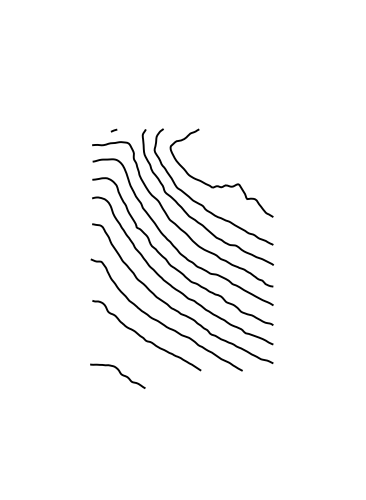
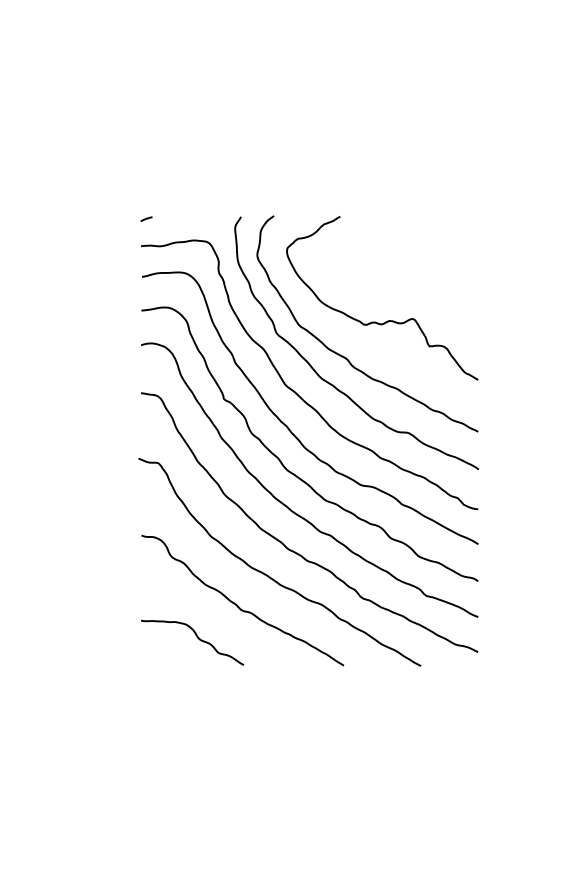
curve: (113, 130) -> (145, 218), moved
curve: (119, 373) -> (195, 637), moved

